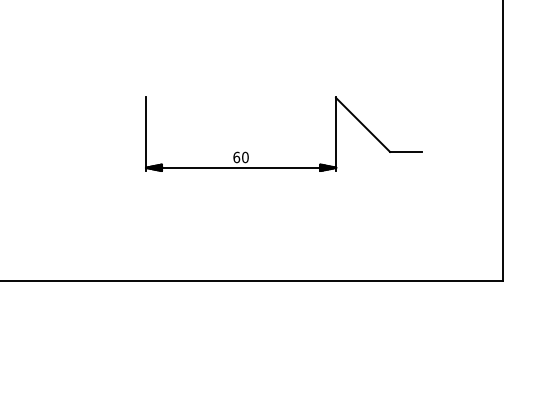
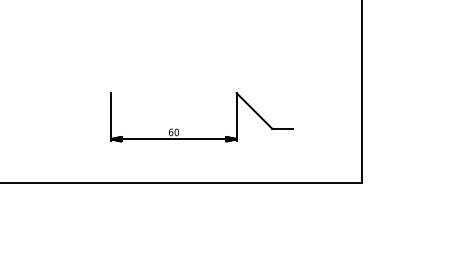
part: (282, 166) -> (201, 138), moved

